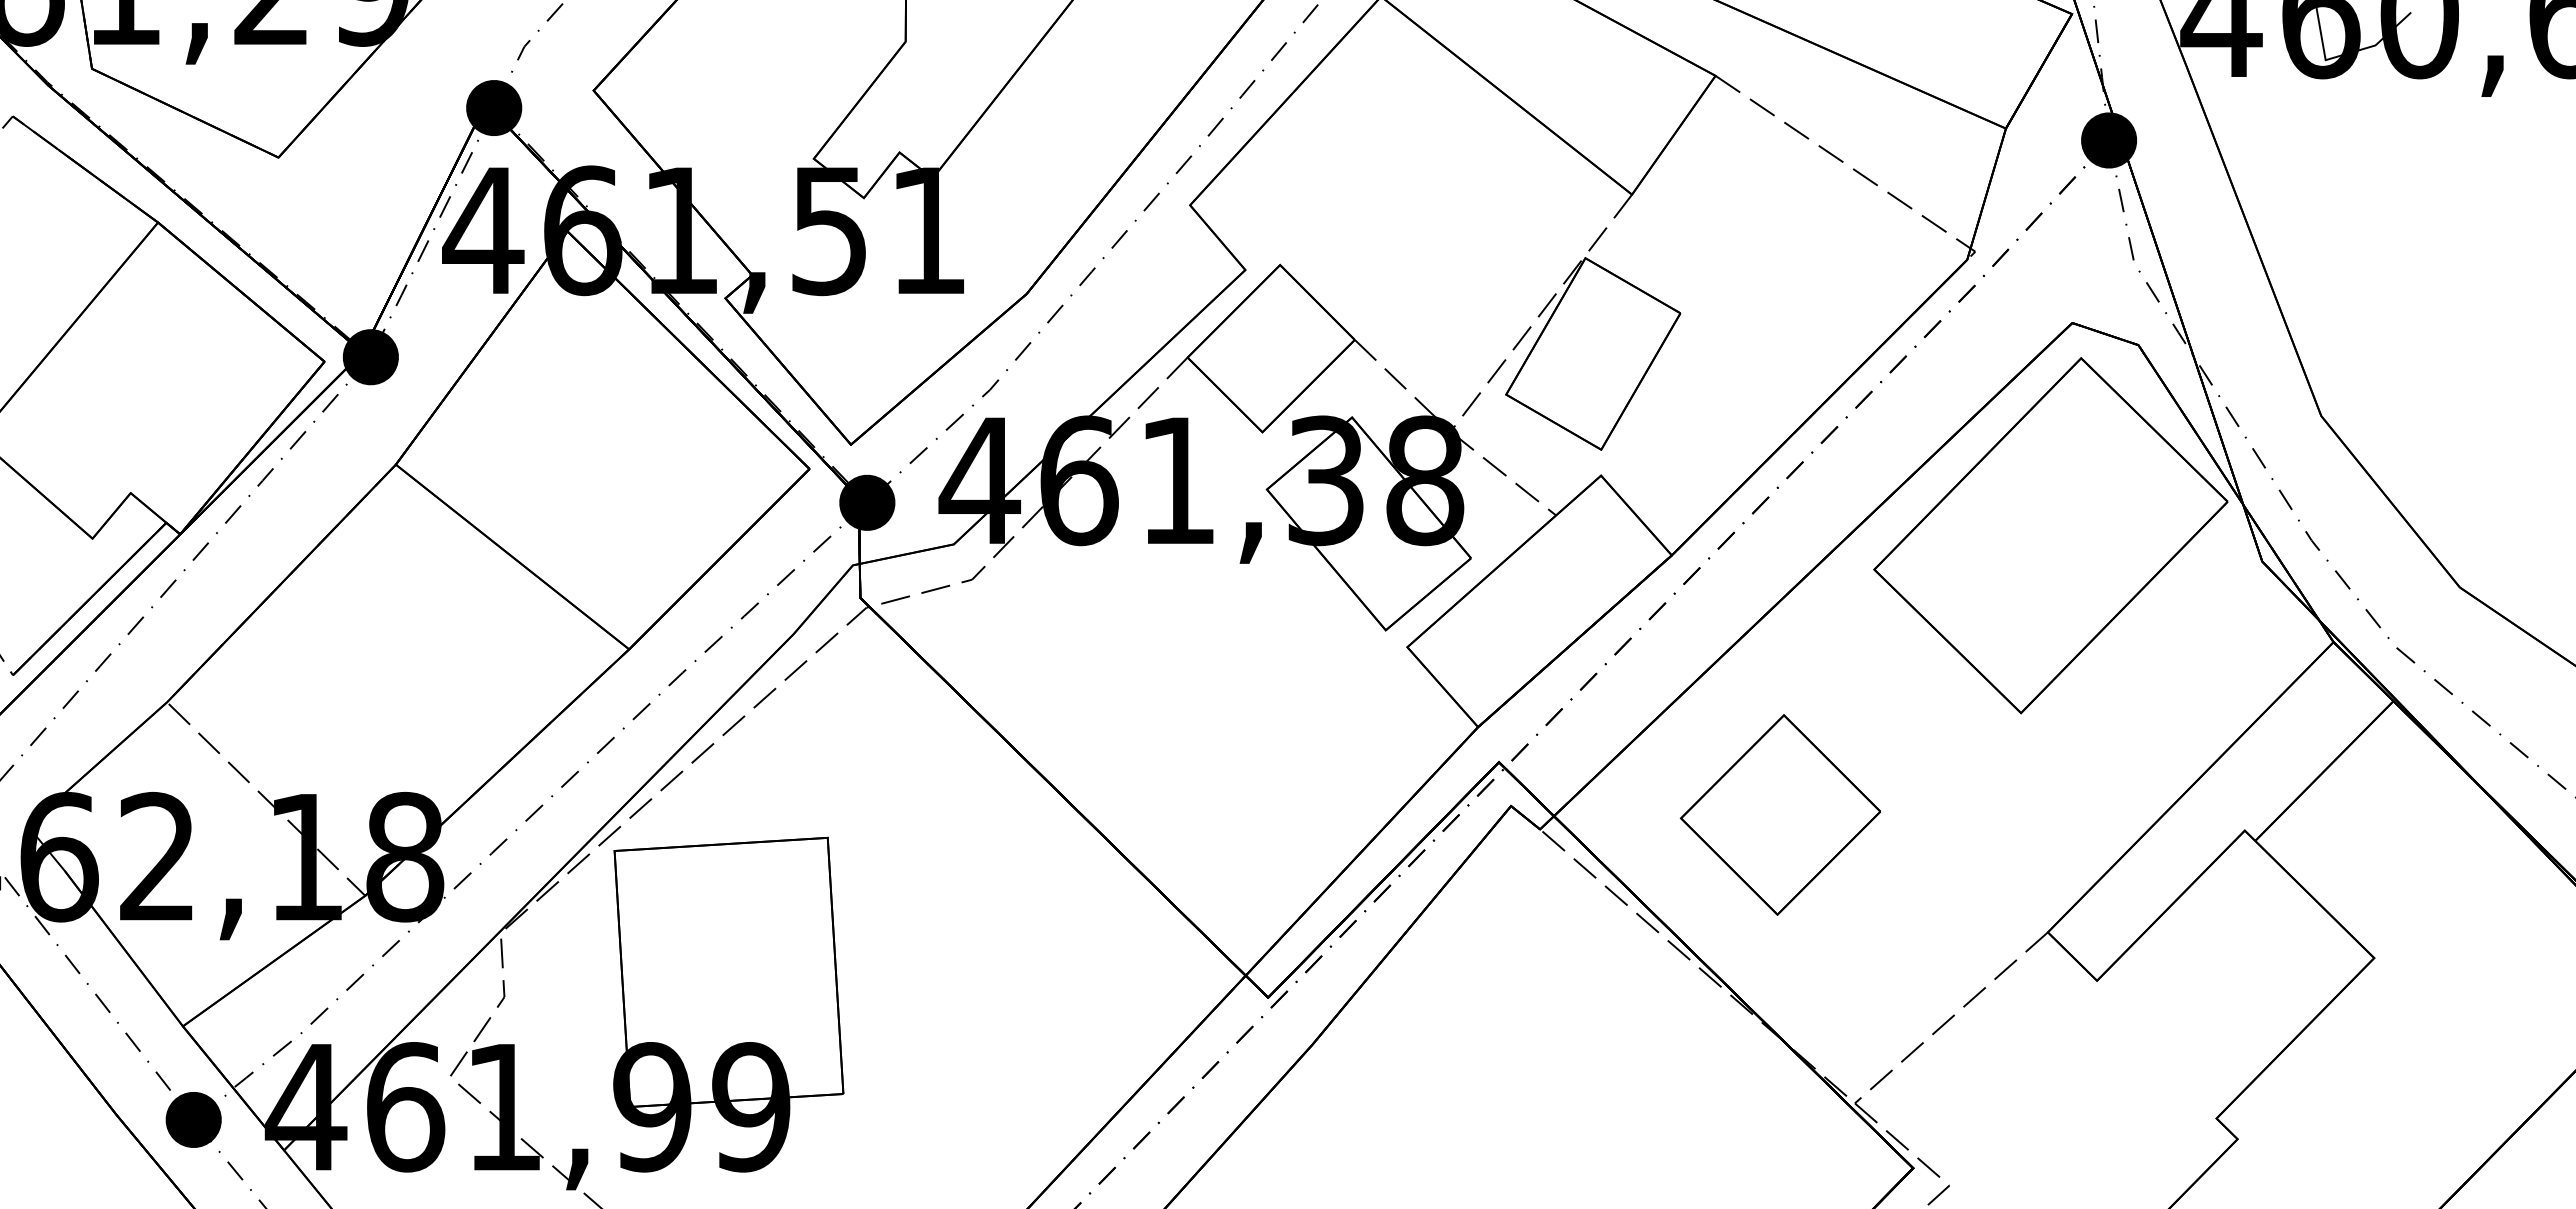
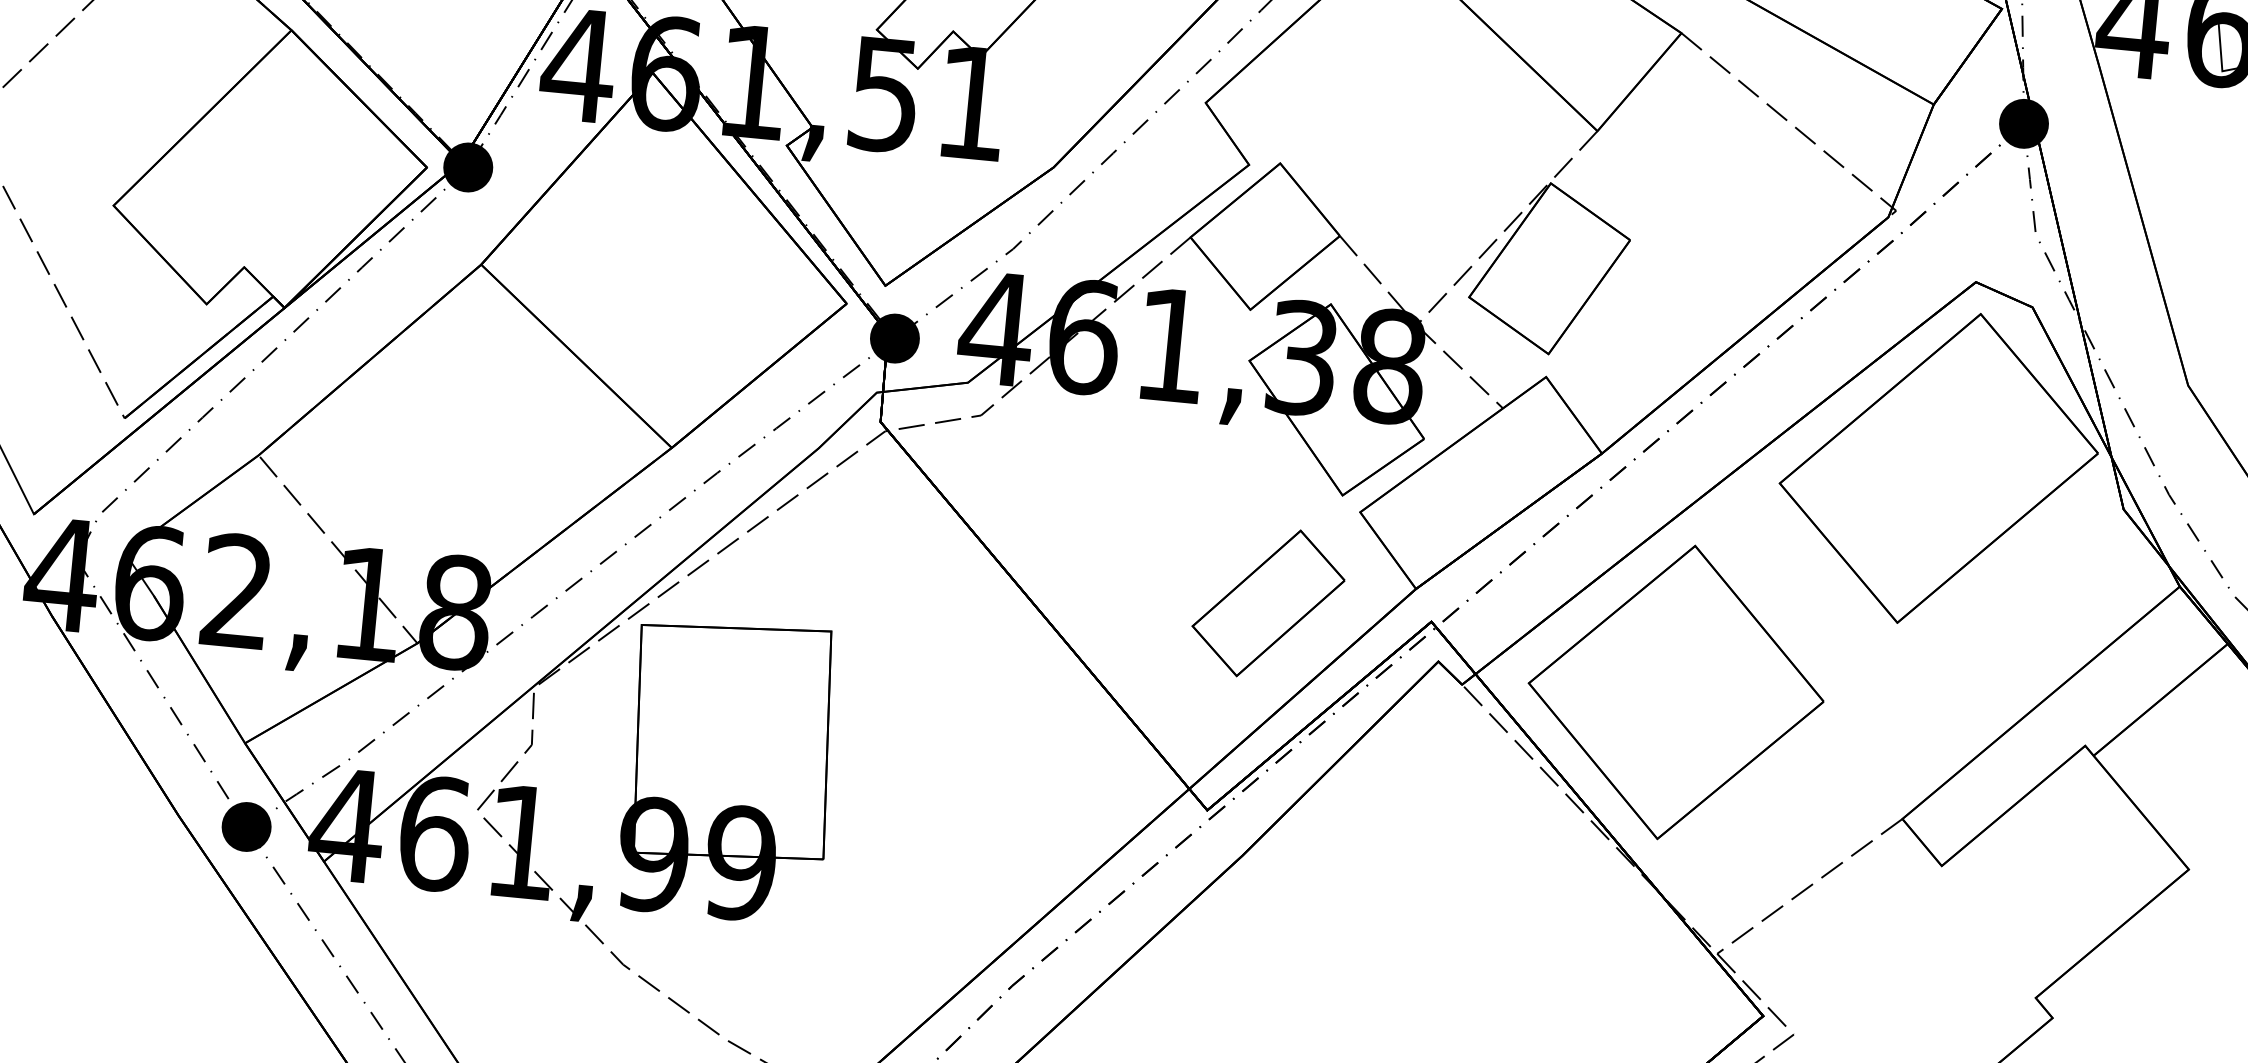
part: (1313, 759) -> (1267, 603), added
part: (1780, 814) -> (1675, 691), size x1.67

